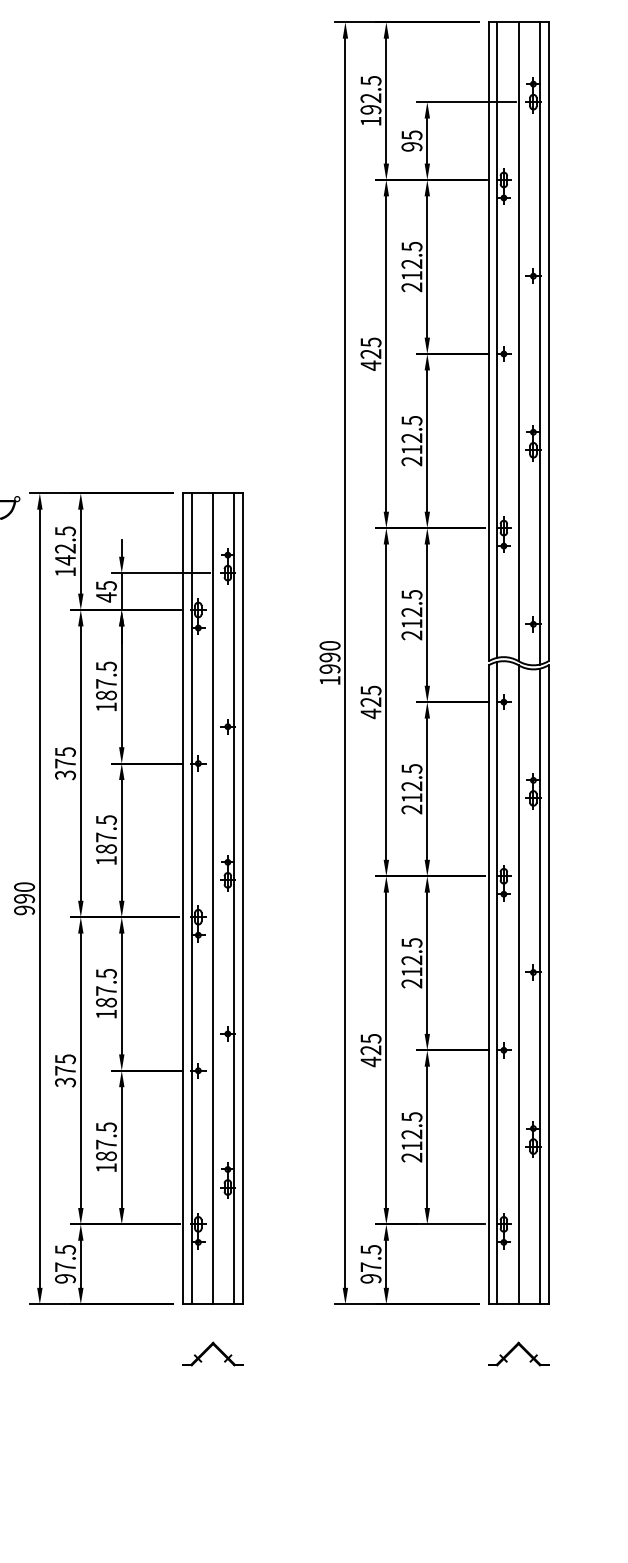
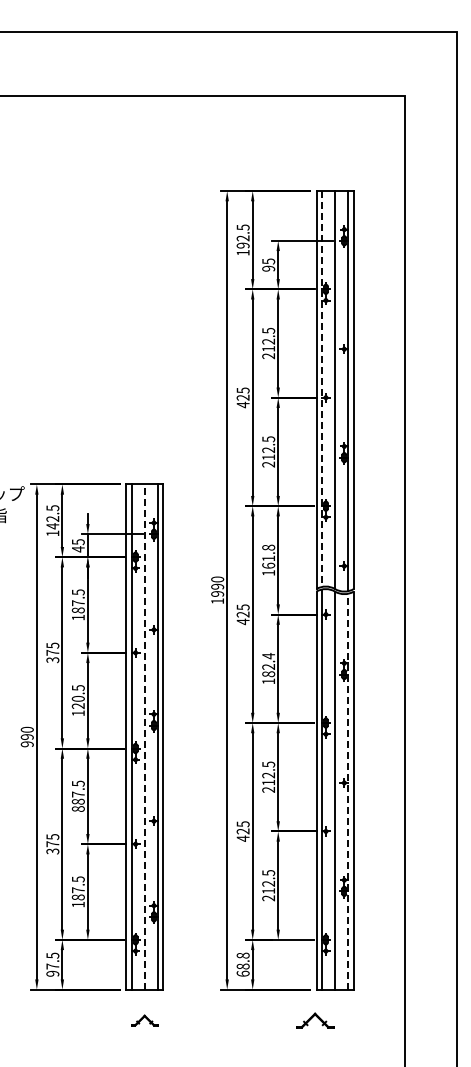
line: (496, 340) -> (321, 389), solid -> dashed
text: (411, 613) -> (268, 559), 212.5 -> 161.8
text: (411, 788) -> (268, 668), 212.5 -> 182.4
text: (105, 843) -> (77, 702), 187.5 -> 120.5
line: (212, 899) -> (144, 737), solid -> dashed
line: (540, 986) -> (348, 791), solid -> dashed
text: (105, 1013) -> (77, 808), 187.5 -> 887.5
text: (369, 1263) -> (242, 964), 97.5 -> 68.8
part: (212, 1353) -> (144, 1020), size x0.7
part: (519, 1353) -> (315, 1020), moved

